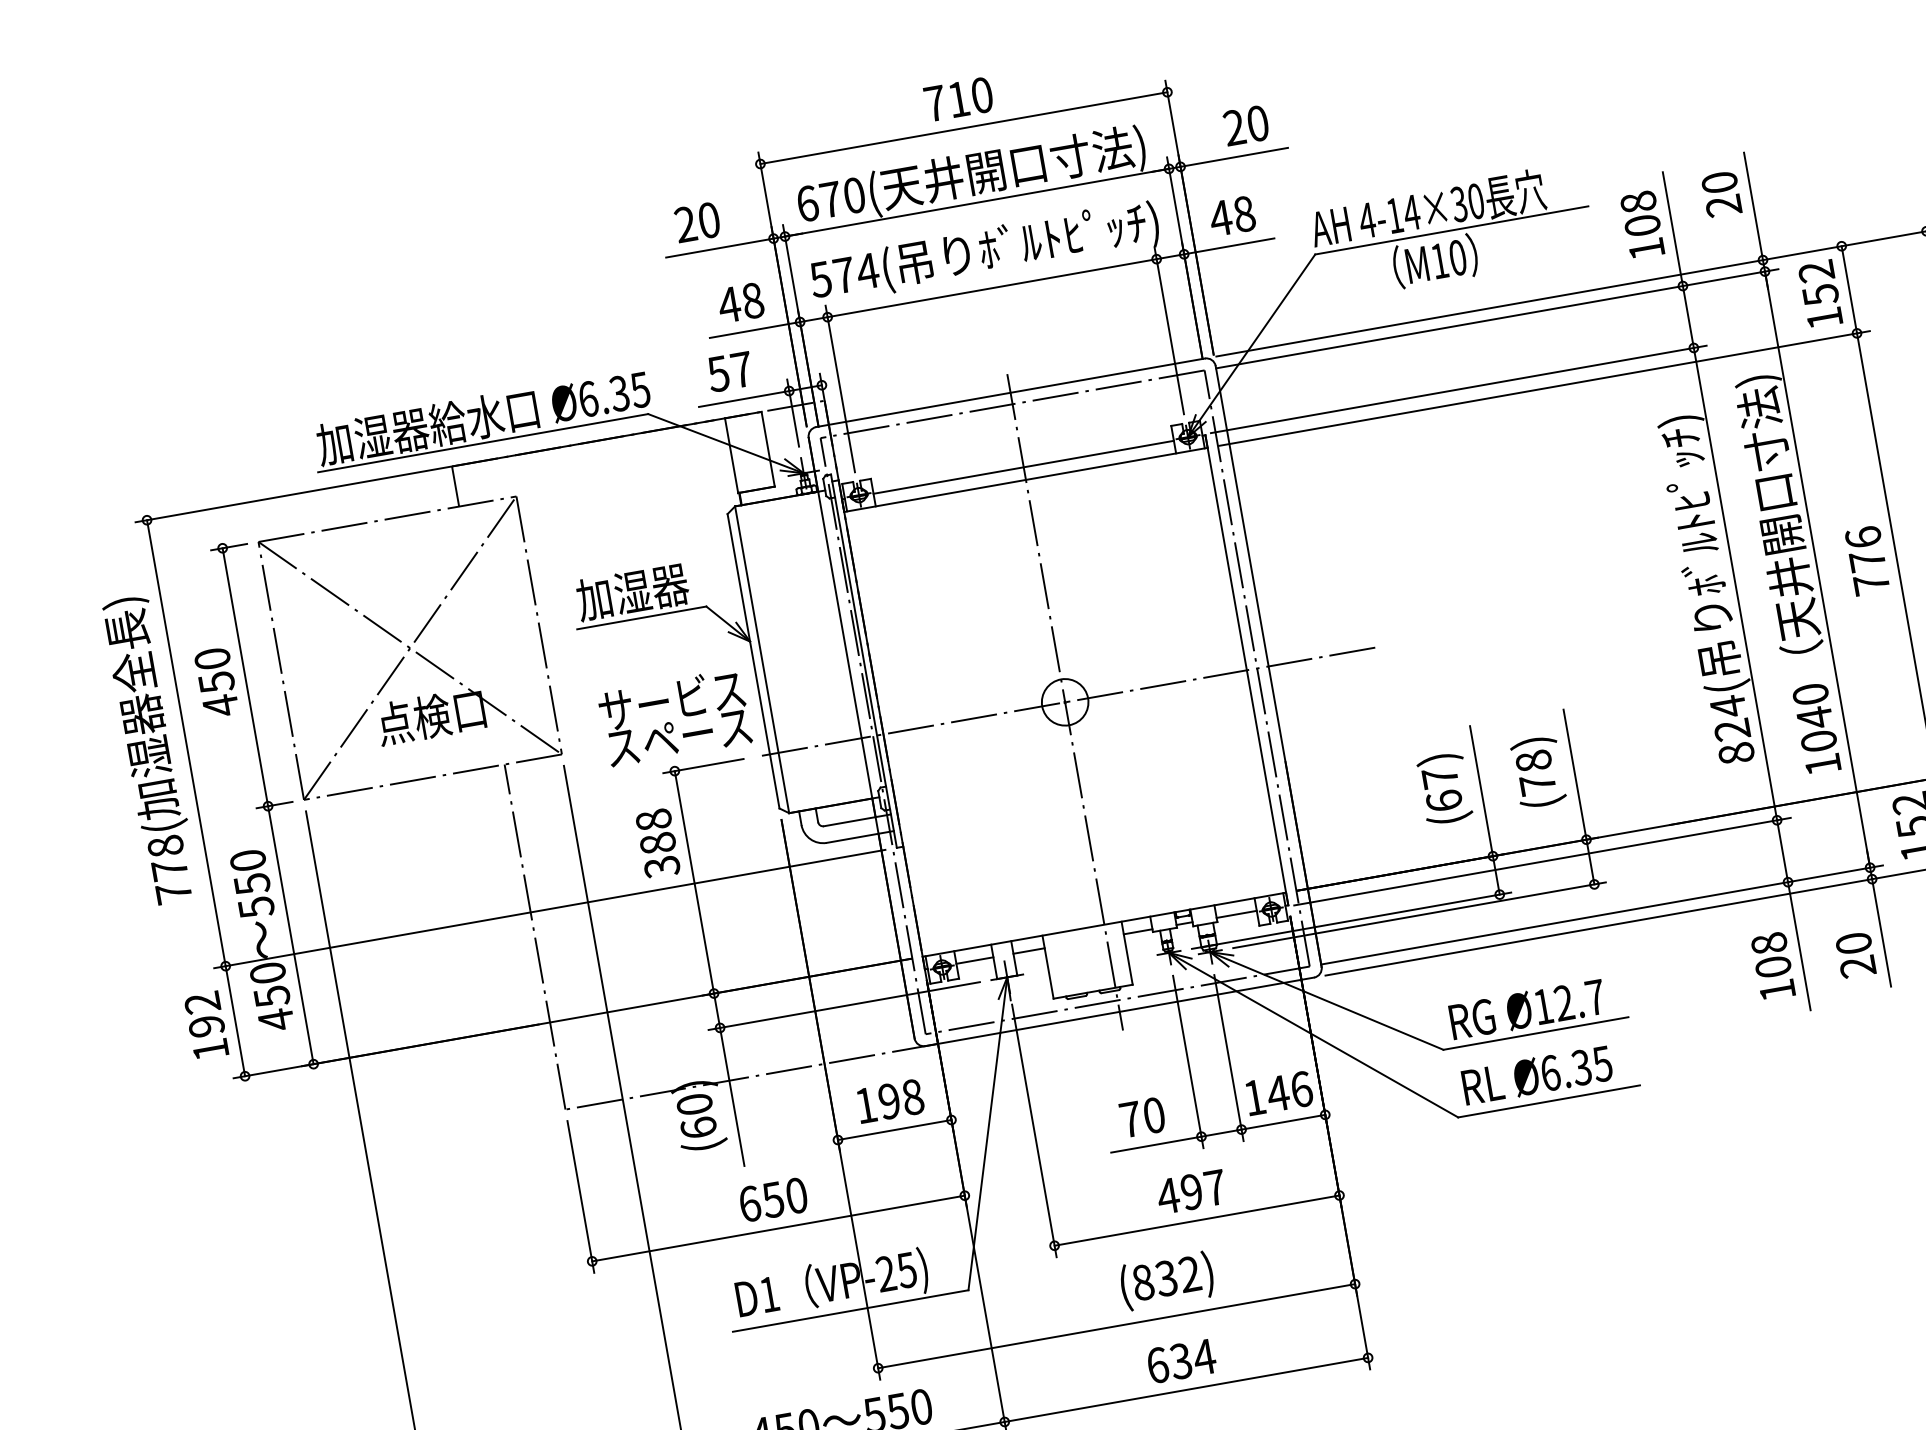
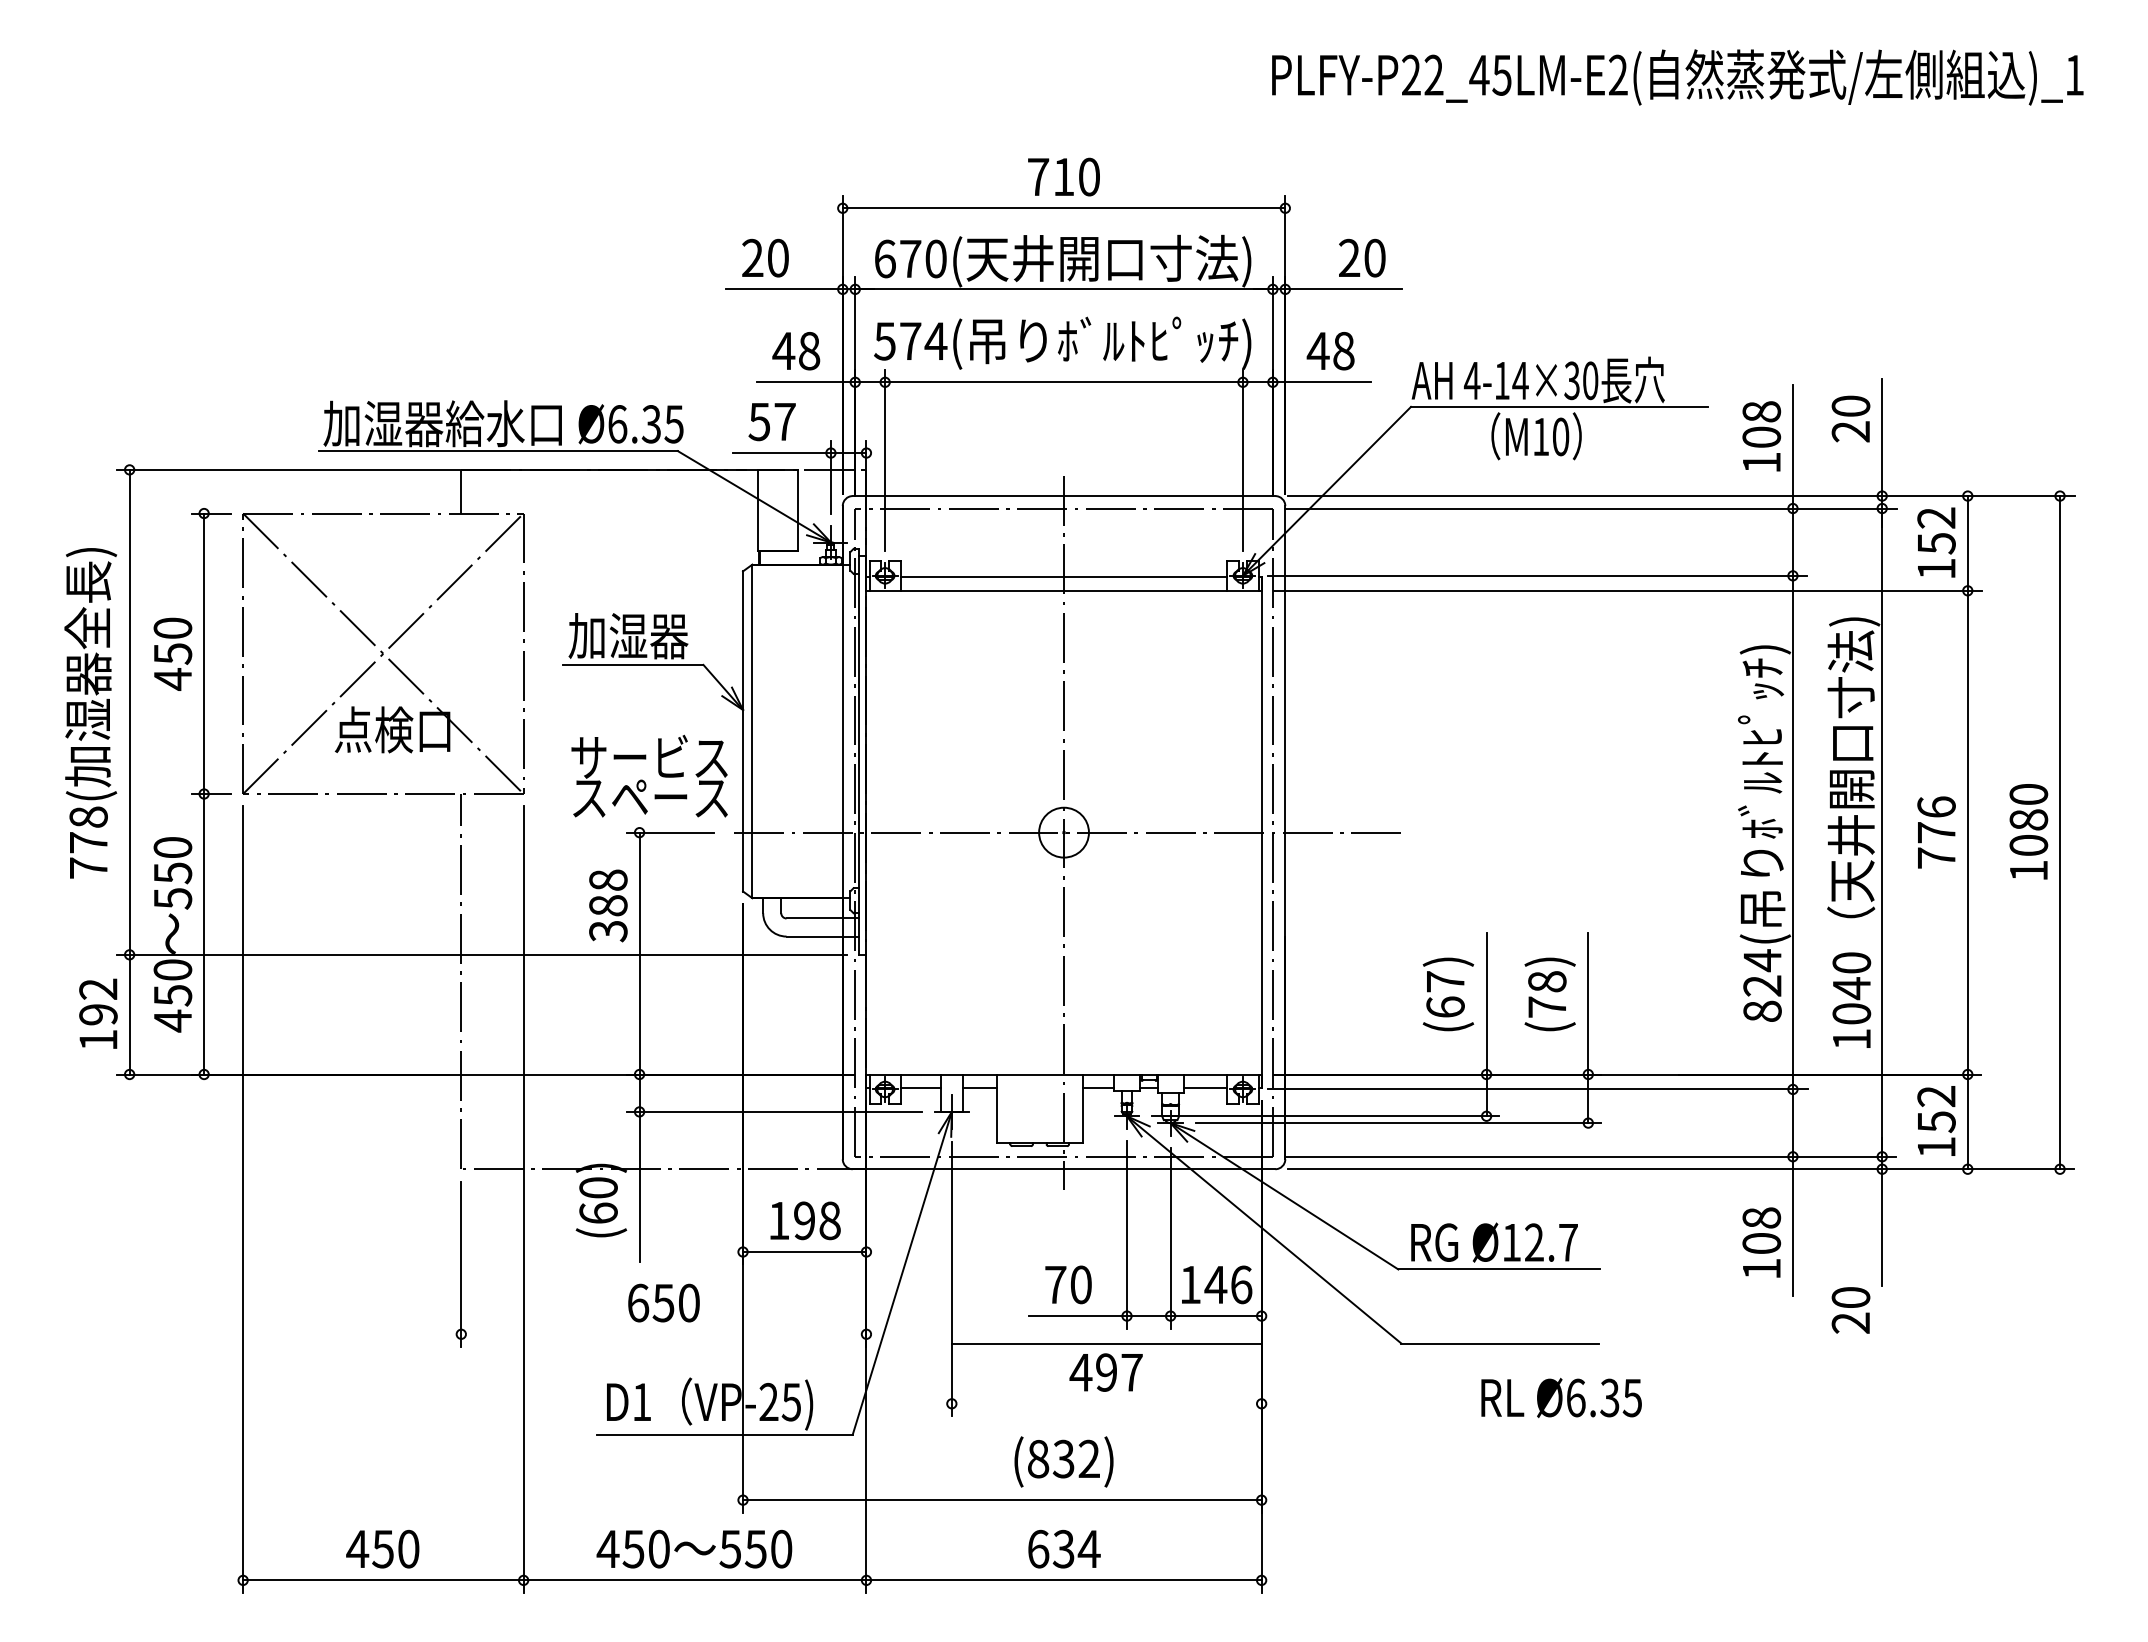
text: (1855, 955) -> (1850, 1310), moved
text: (1537, 1075) -> (1561, 1397), moved
line: (1196, 1220) -> (1106, 1343), moved
line: (778, 1228) -> (663, 1334), removed

